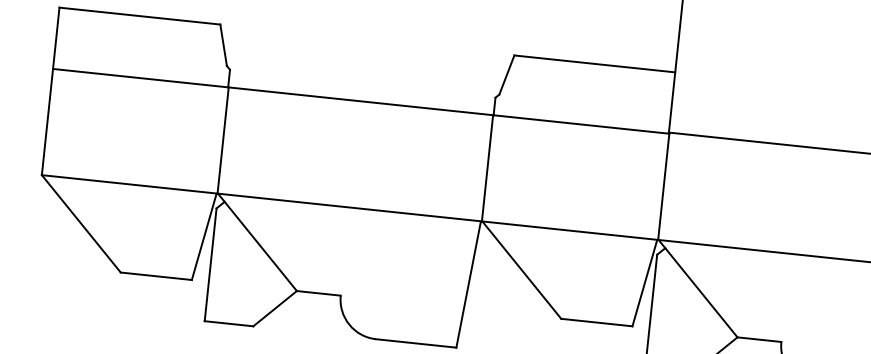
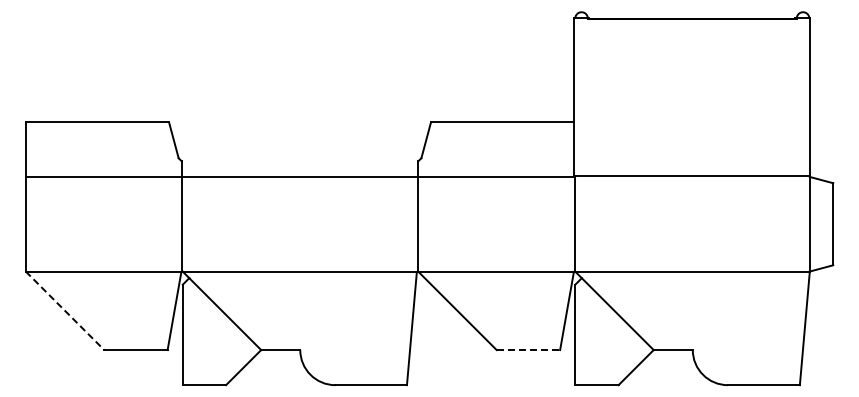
line: (81, 223) -> (65, 310), solid -> dashed
line: (596, 323) -> (528, 350), solid -> dashed

